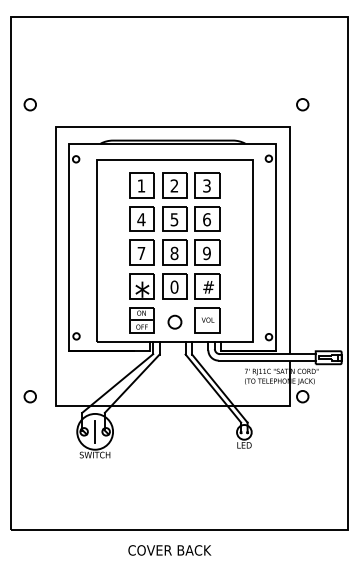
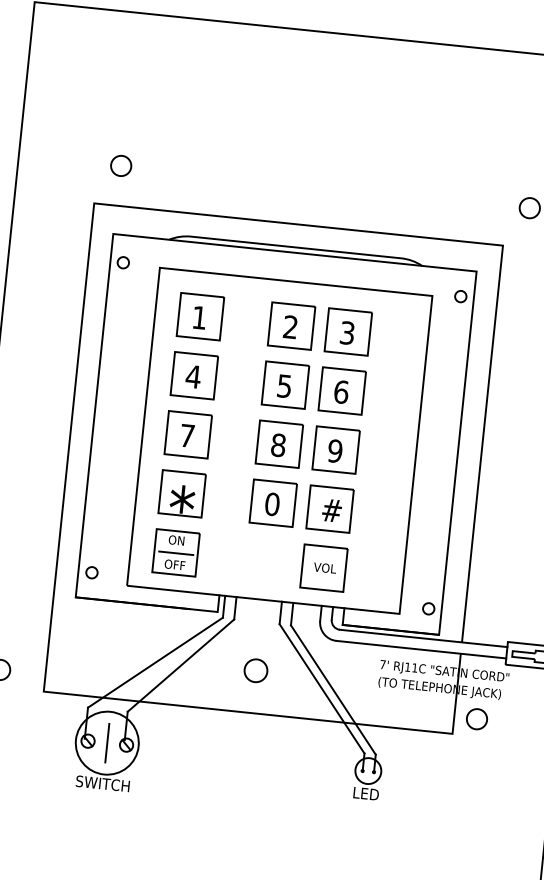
circle: (29, 104) -> (119, 165), moved
part: (141, 252) -> (187, 434), moved
circle: (174, 321) -> (255, 669), moved

